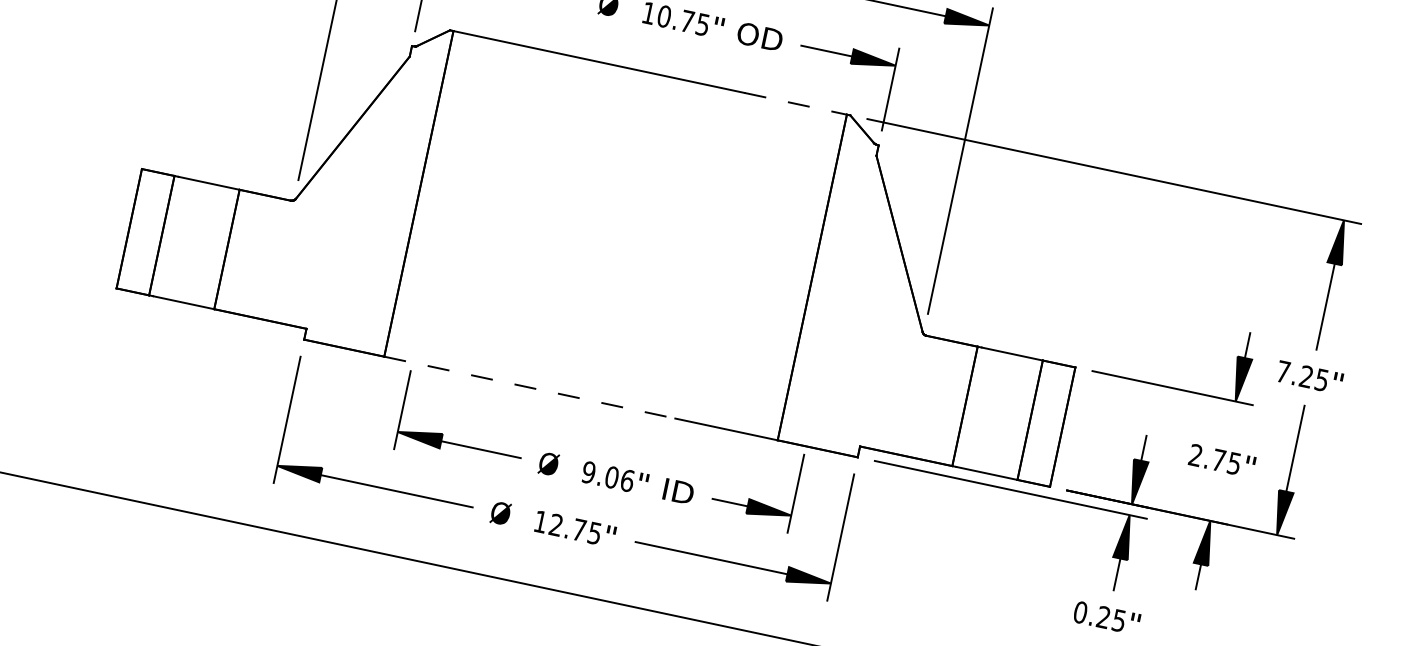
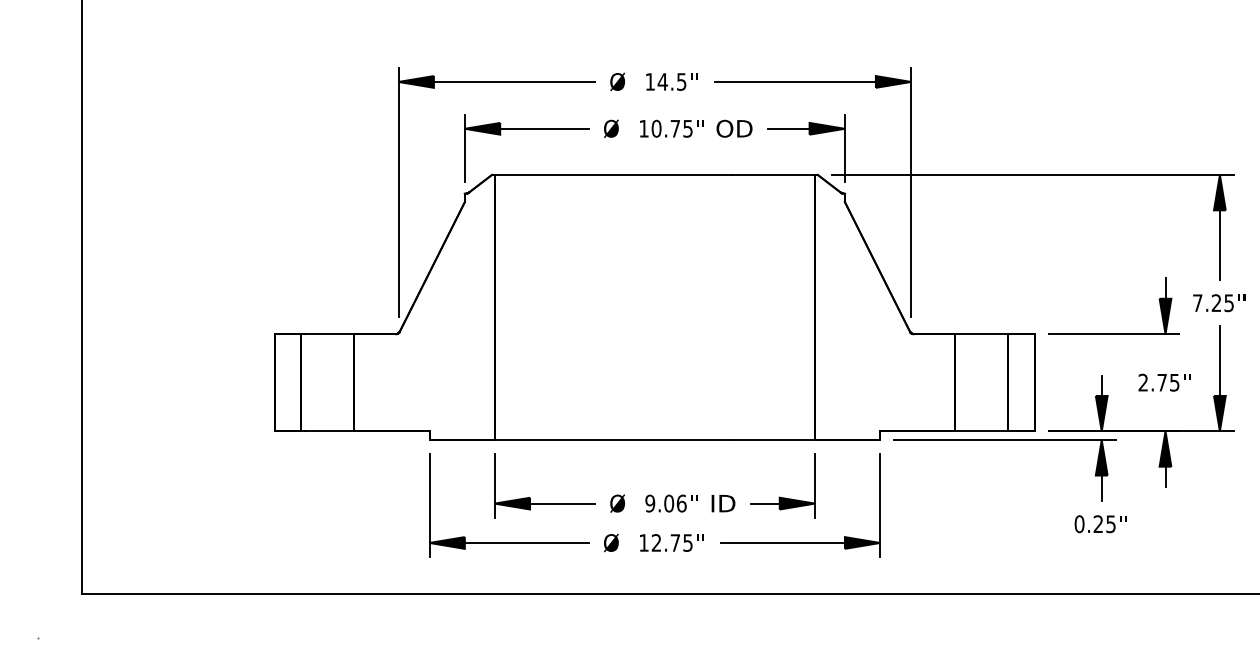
line: (795, 104) -> (773, 175), dashed -> solid
line: (530, 388) -> (613, 440), dashed -> solid
part: (592, 461) -> (651, 494), moved

